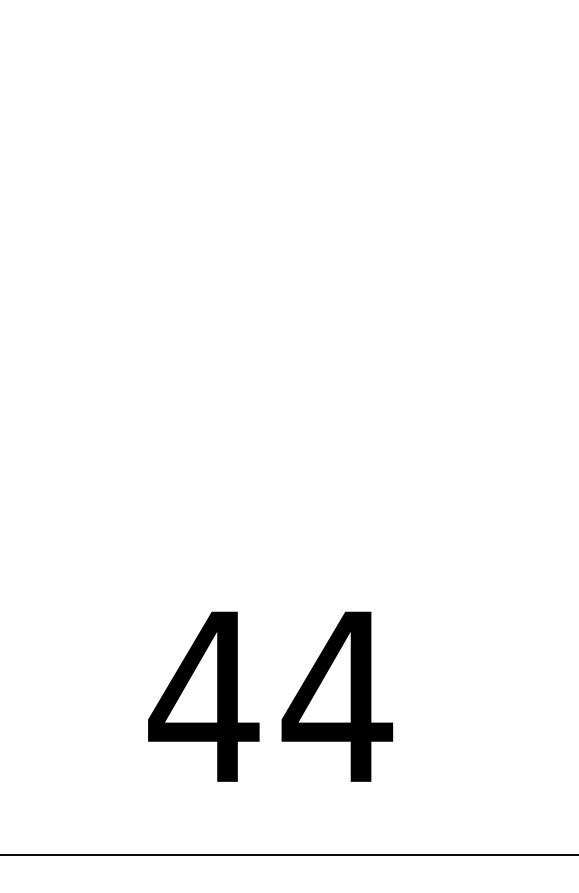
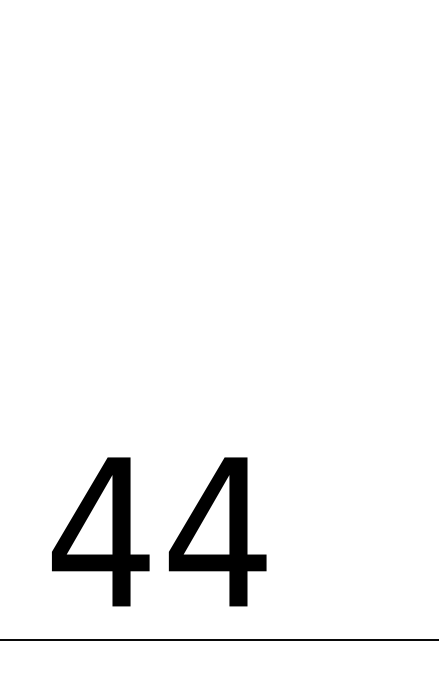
text: (270, 696) -> (159, 531), moved

